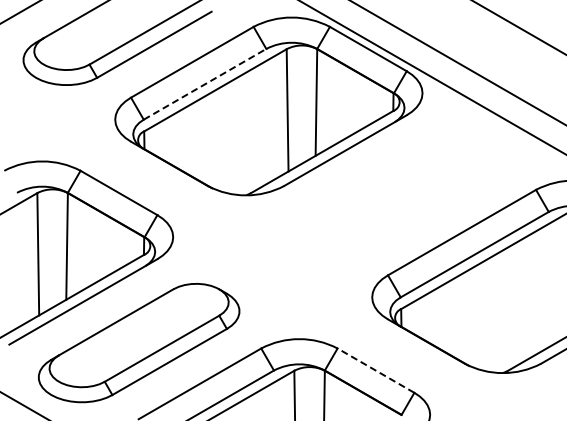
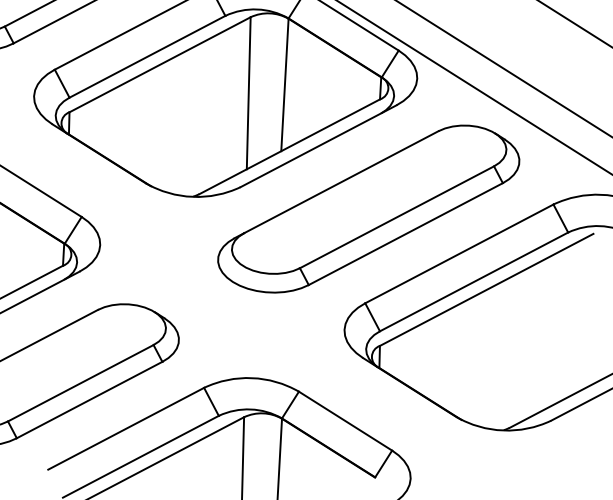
line: (205, 84) -> (147, 57), dashed -> solid
part: (387, 199) -> (368, 209), added
line: (375, 370) -> (344, 420), dashed -> solid

